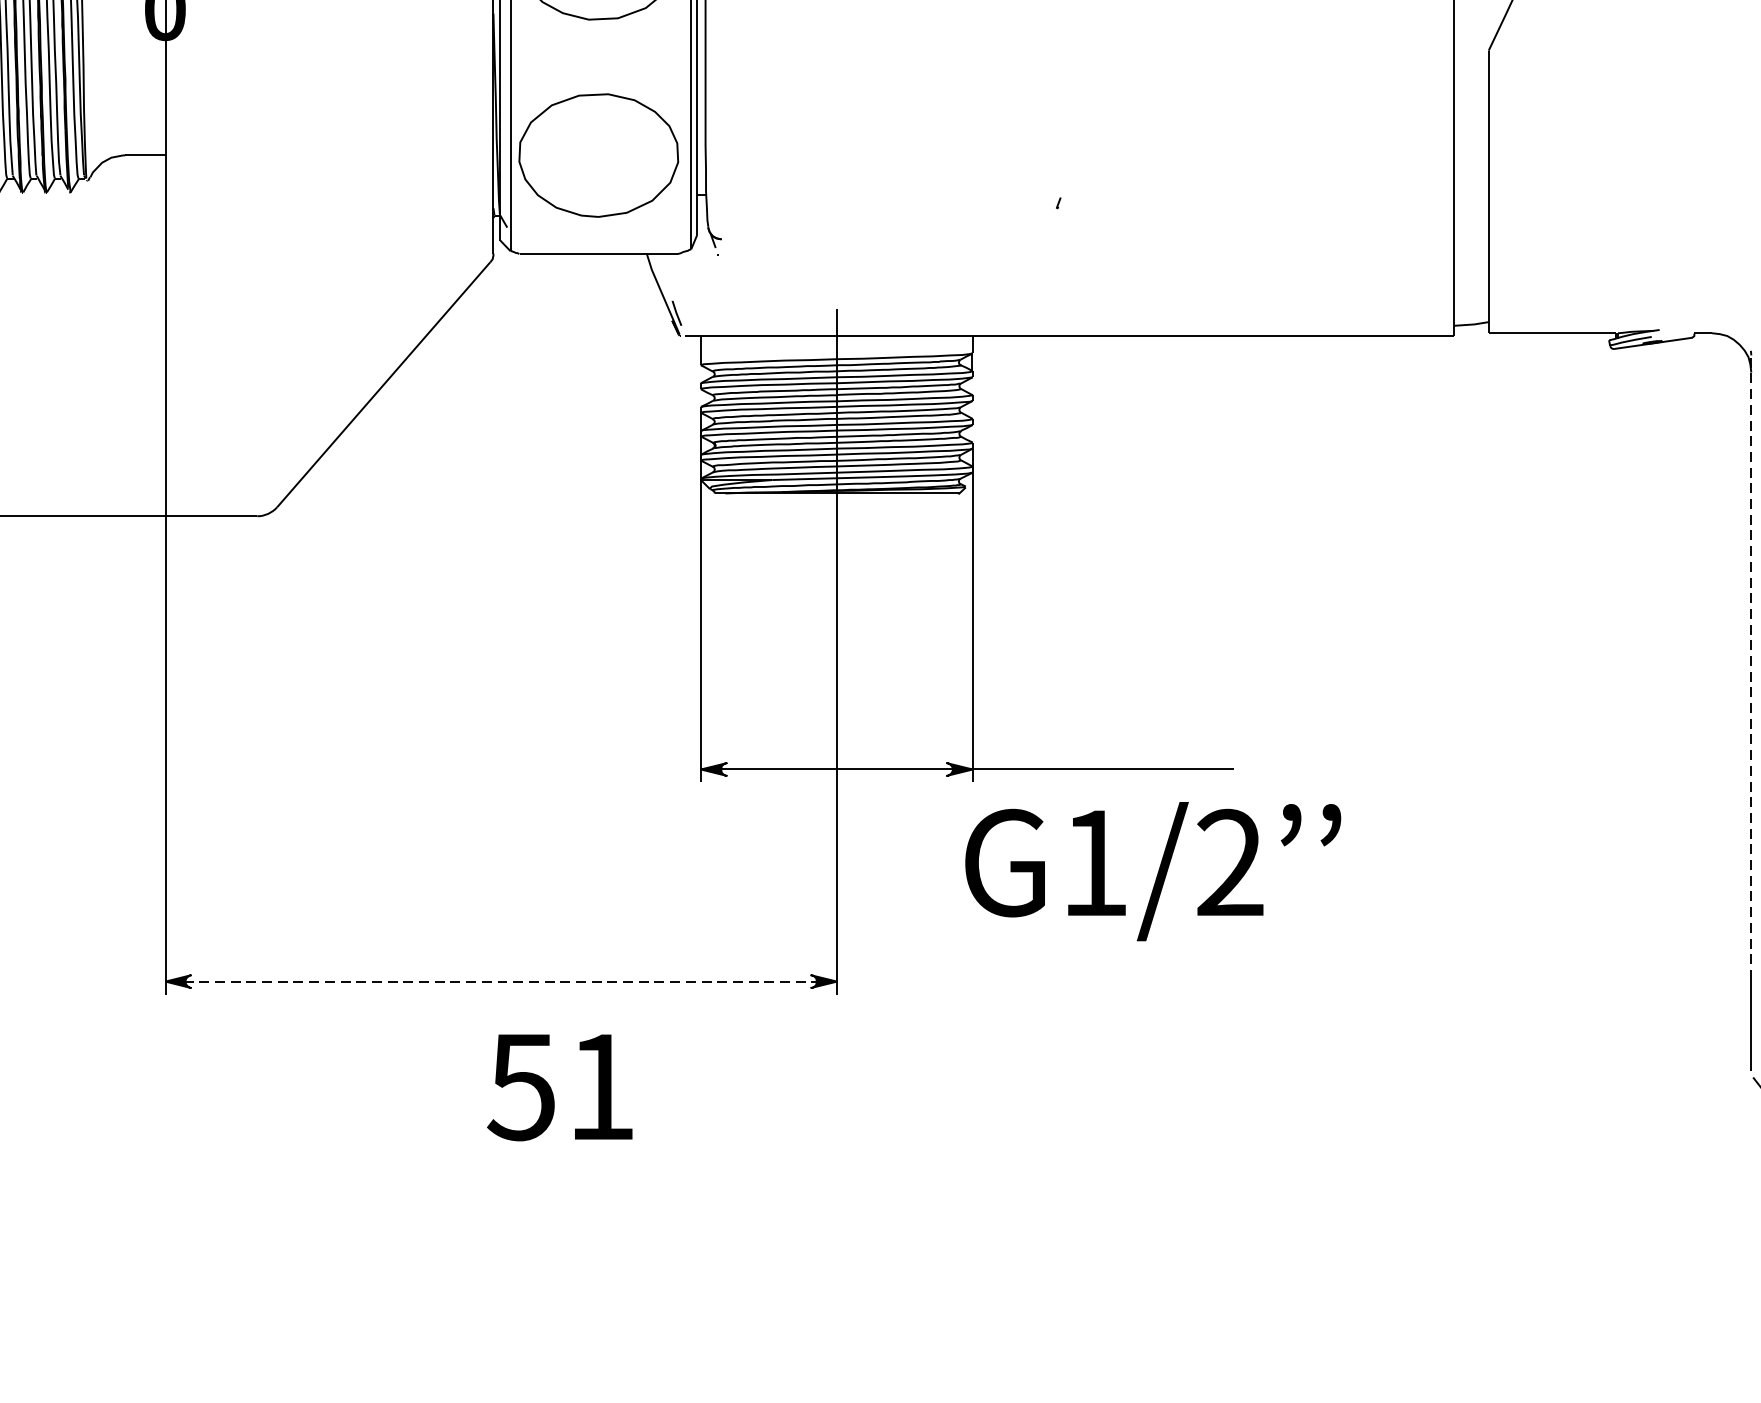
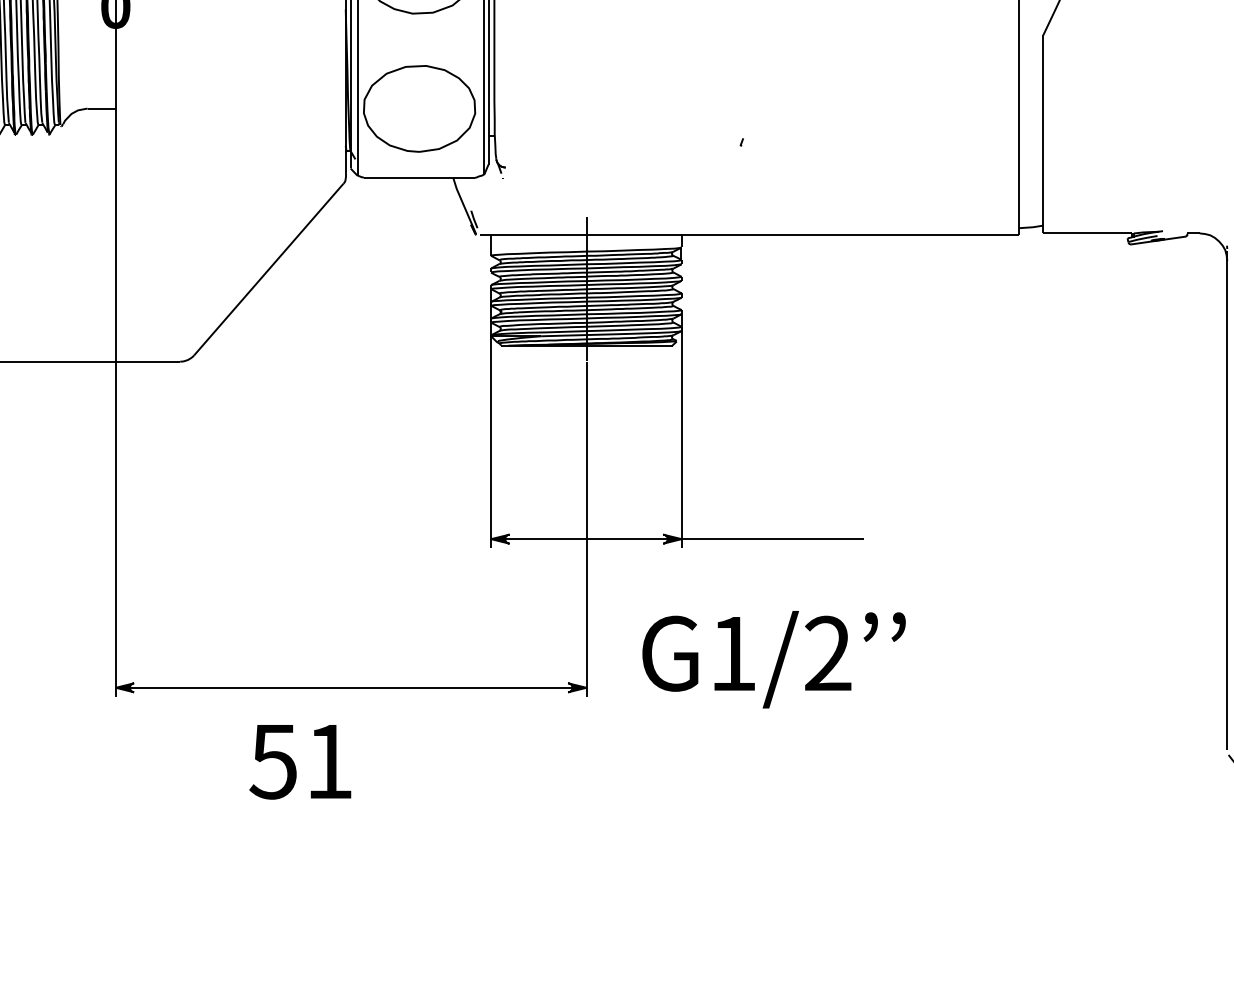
line: (1751, 667) -> (1227, 467), dashed -> solid
text: (1152, 871) -> (773, 659), moved
line: (500, 981) -> (350, 687), dashed -> solid
text: (560, 1088) -> (300, 762), moved

